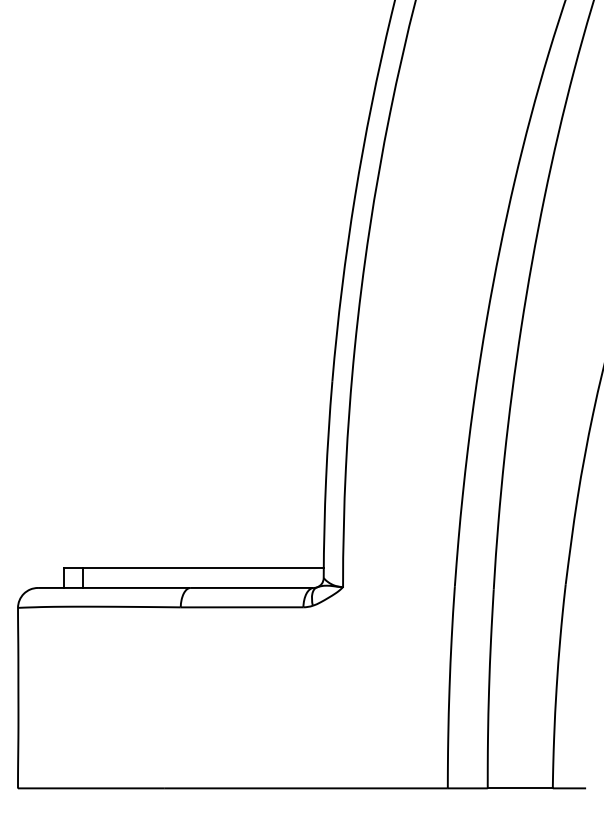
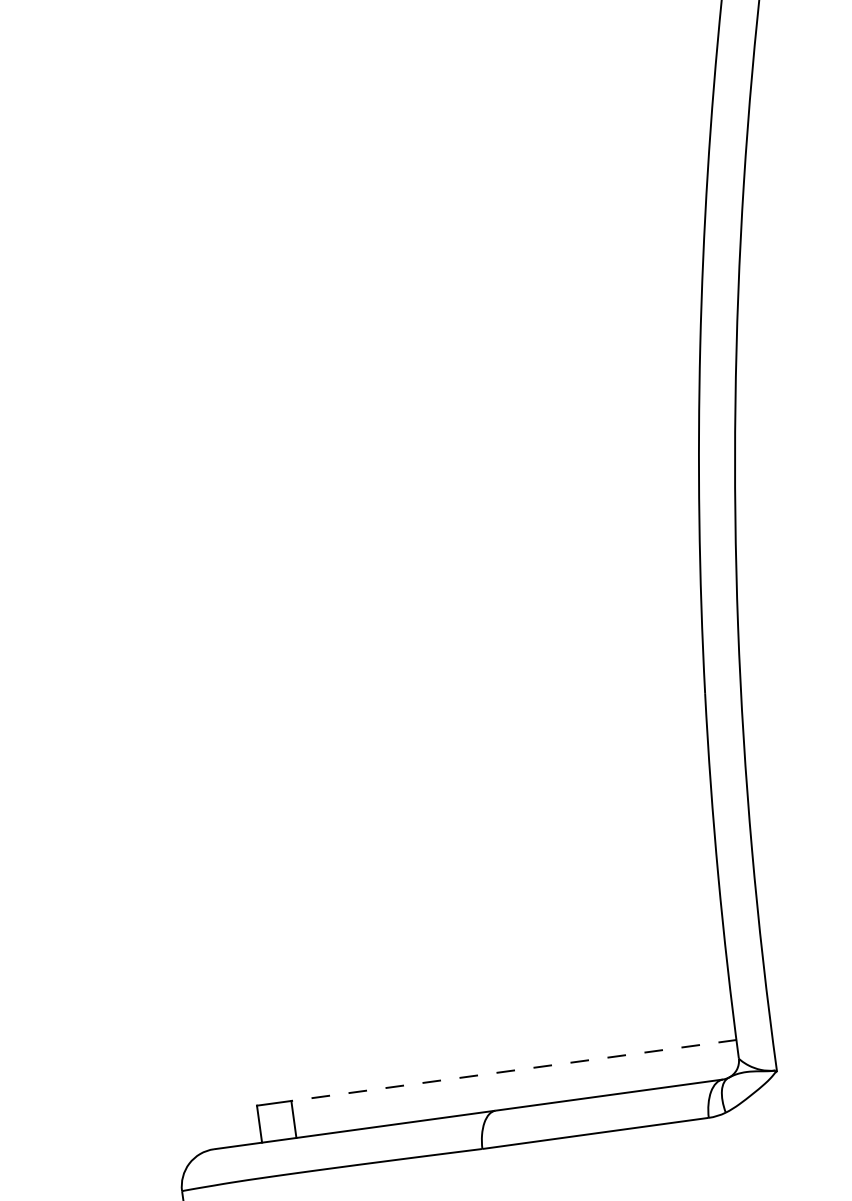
line: (203, 567) -> (514, 1069), solid -> dashed

